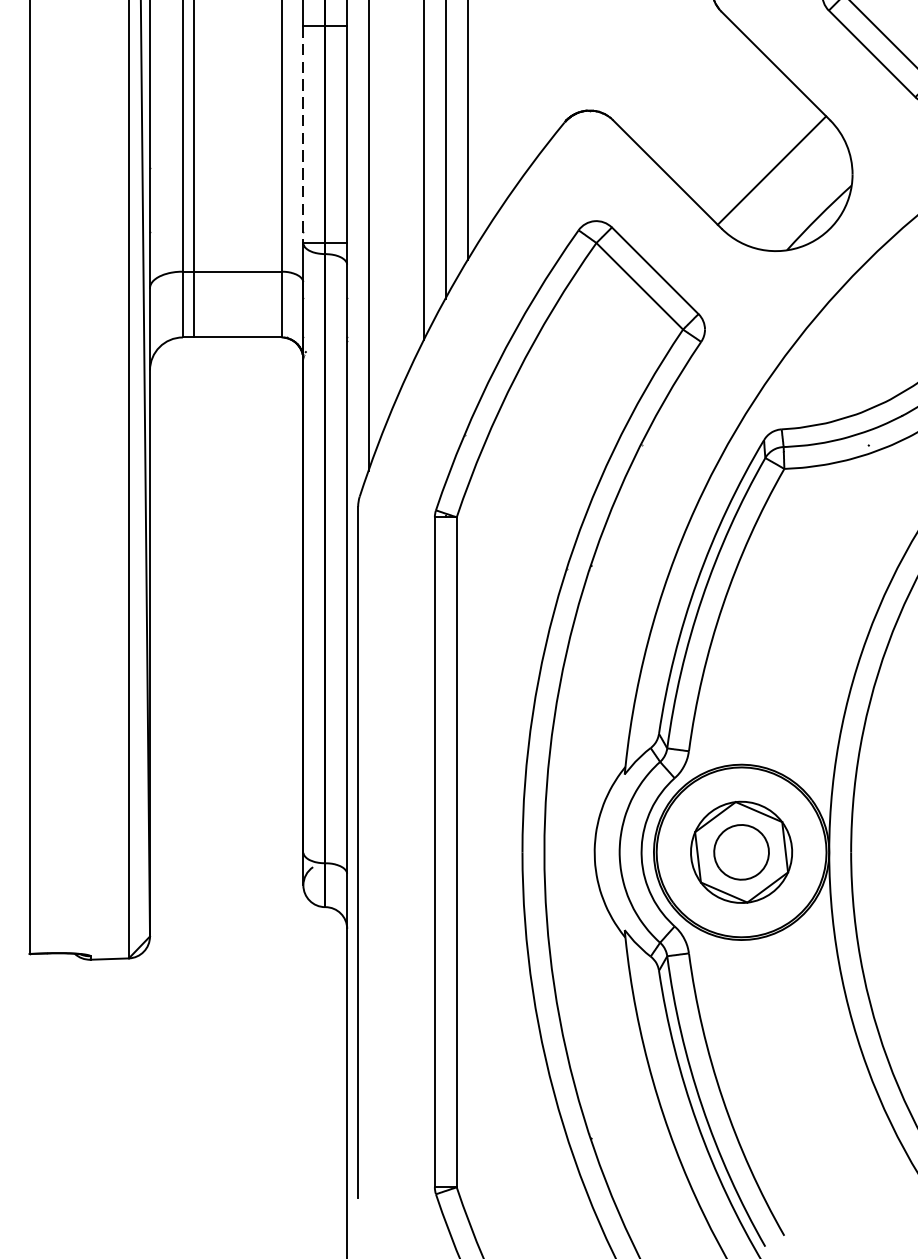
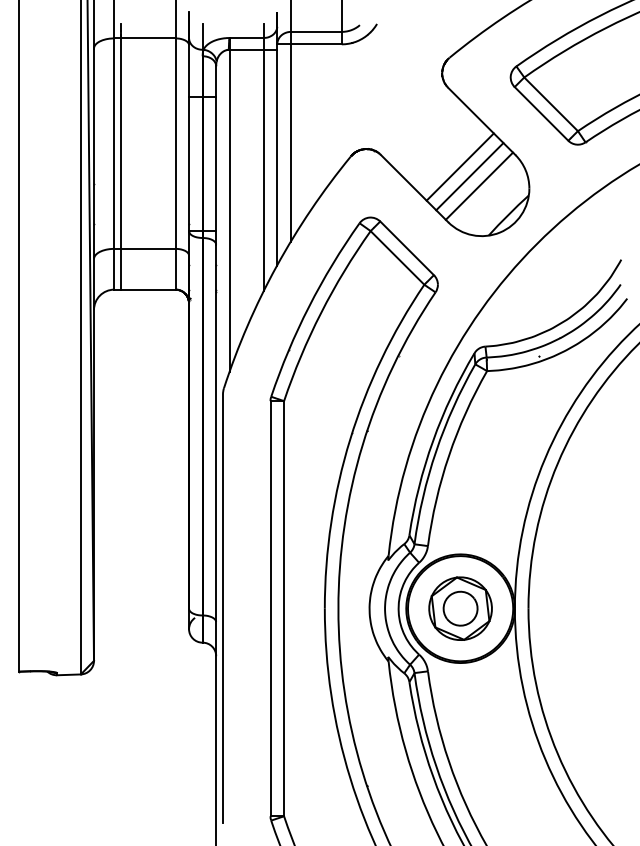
line: (304, 135) -> (189, 164), dashed -> solid
line: (739, 138) -> (459, 166), added
line: (755, 154) -> (469, 176), added

